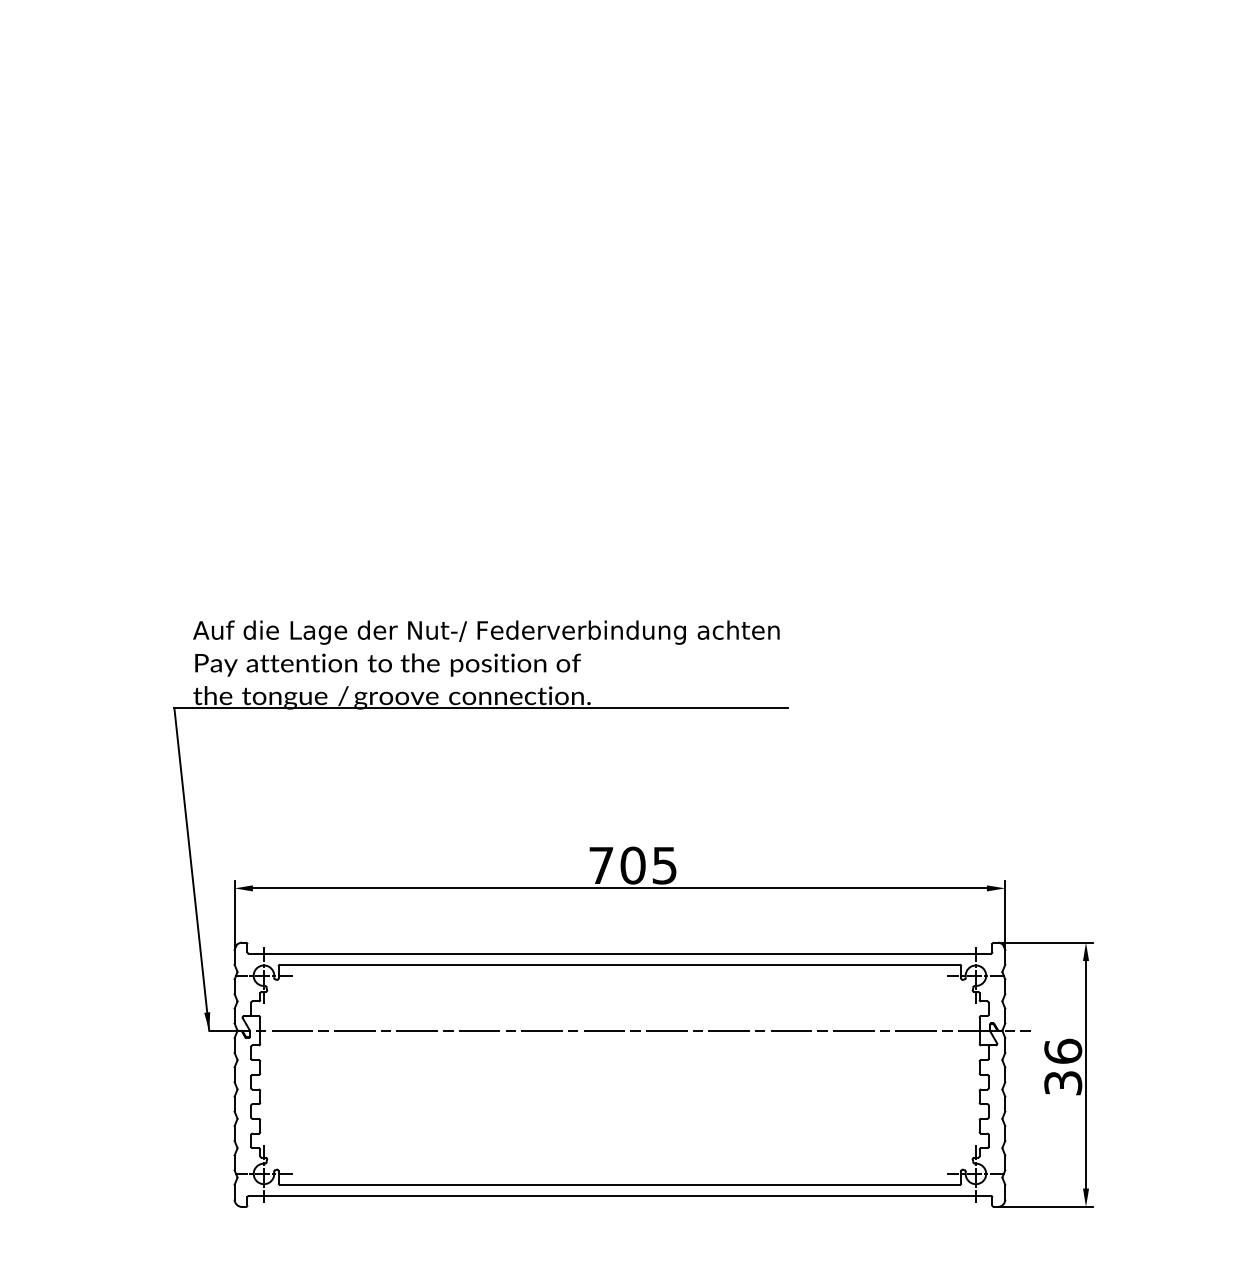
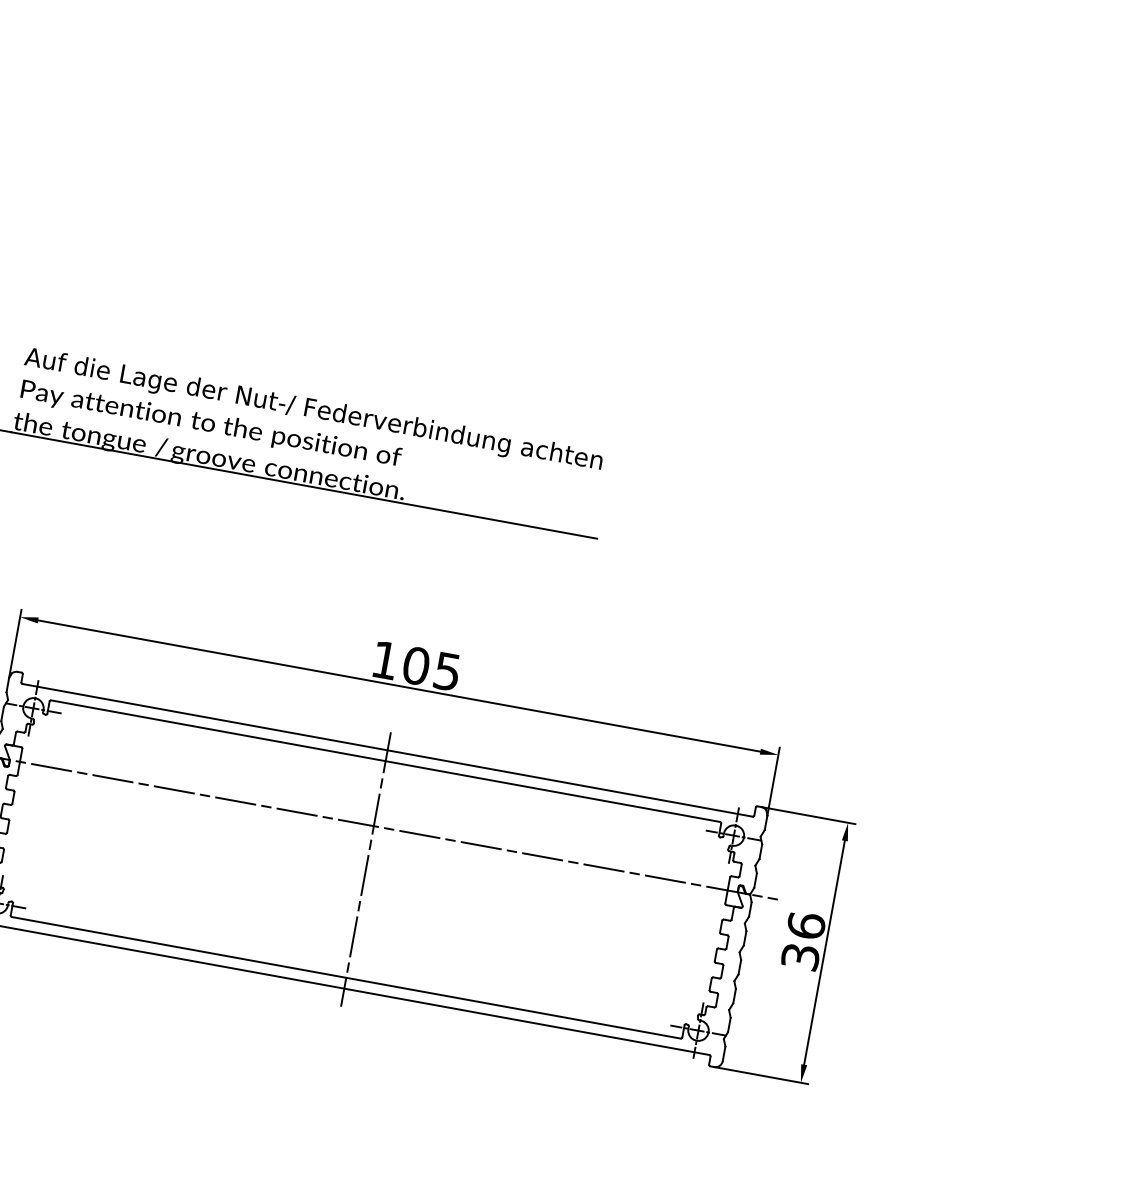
text: (601, 865) -> (385, 660), 705 -> 105
line: (619, 1074) -> (365, 869), added

